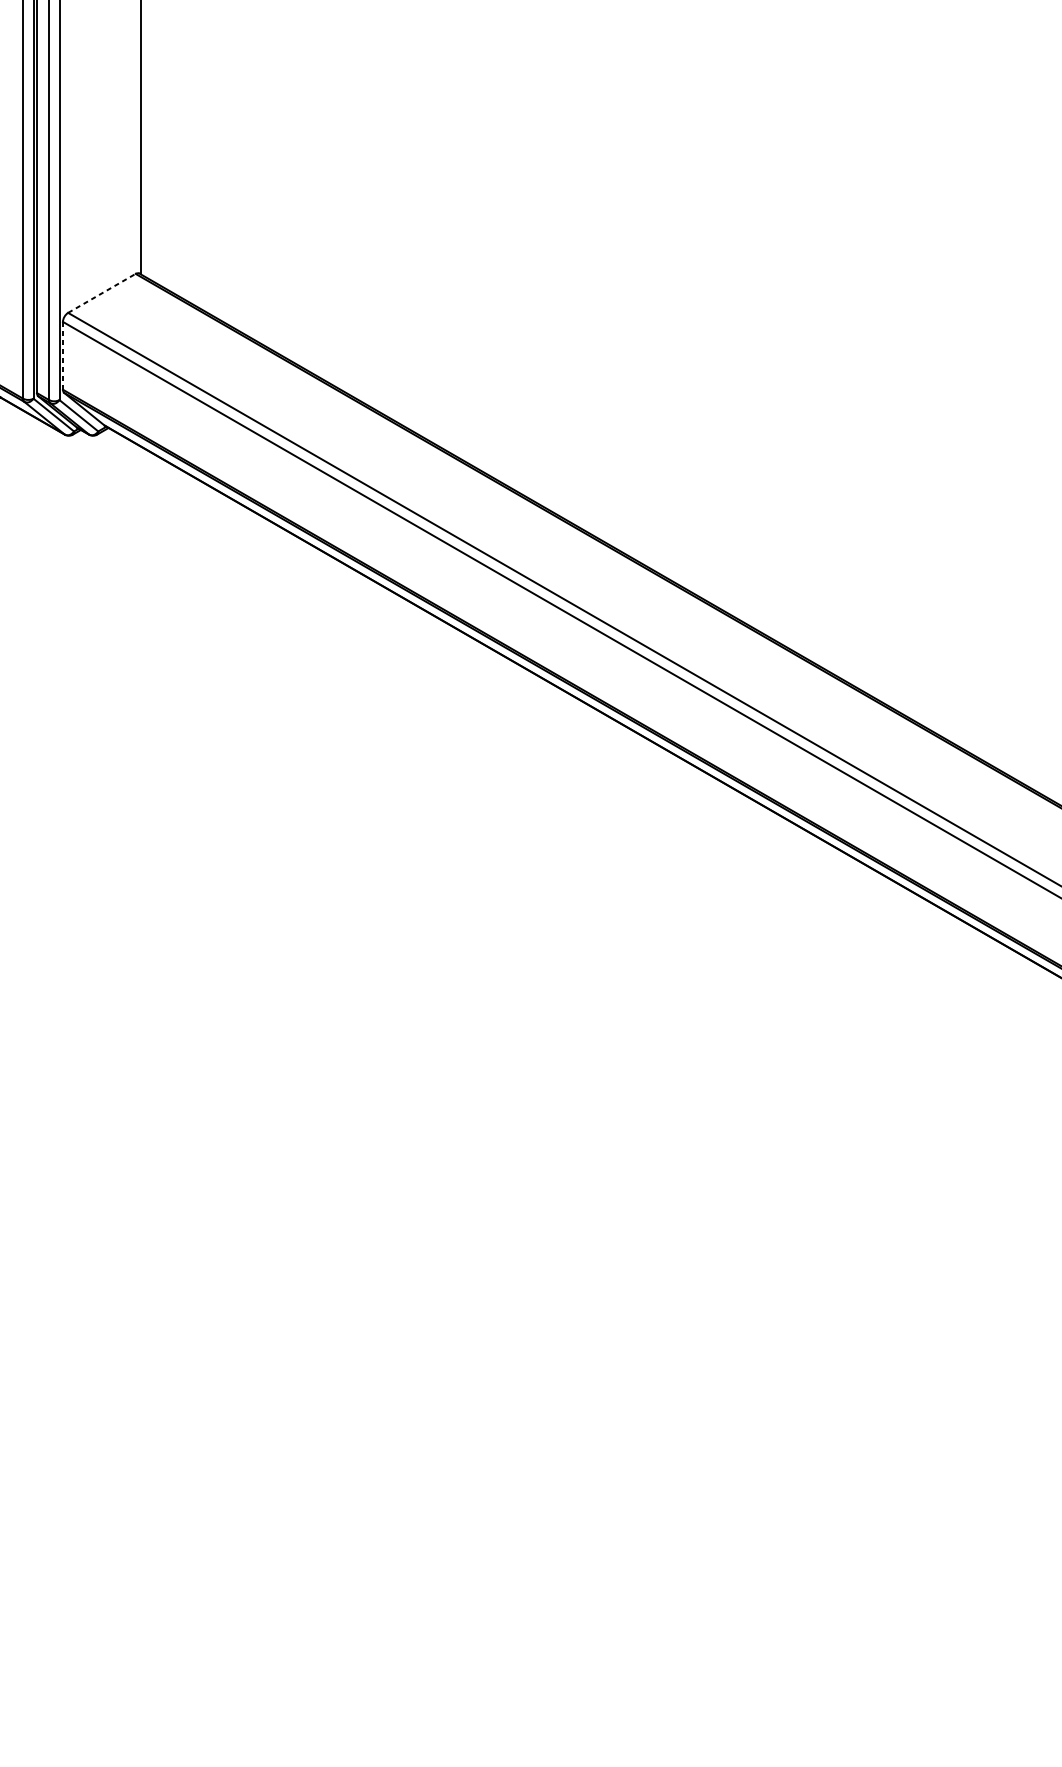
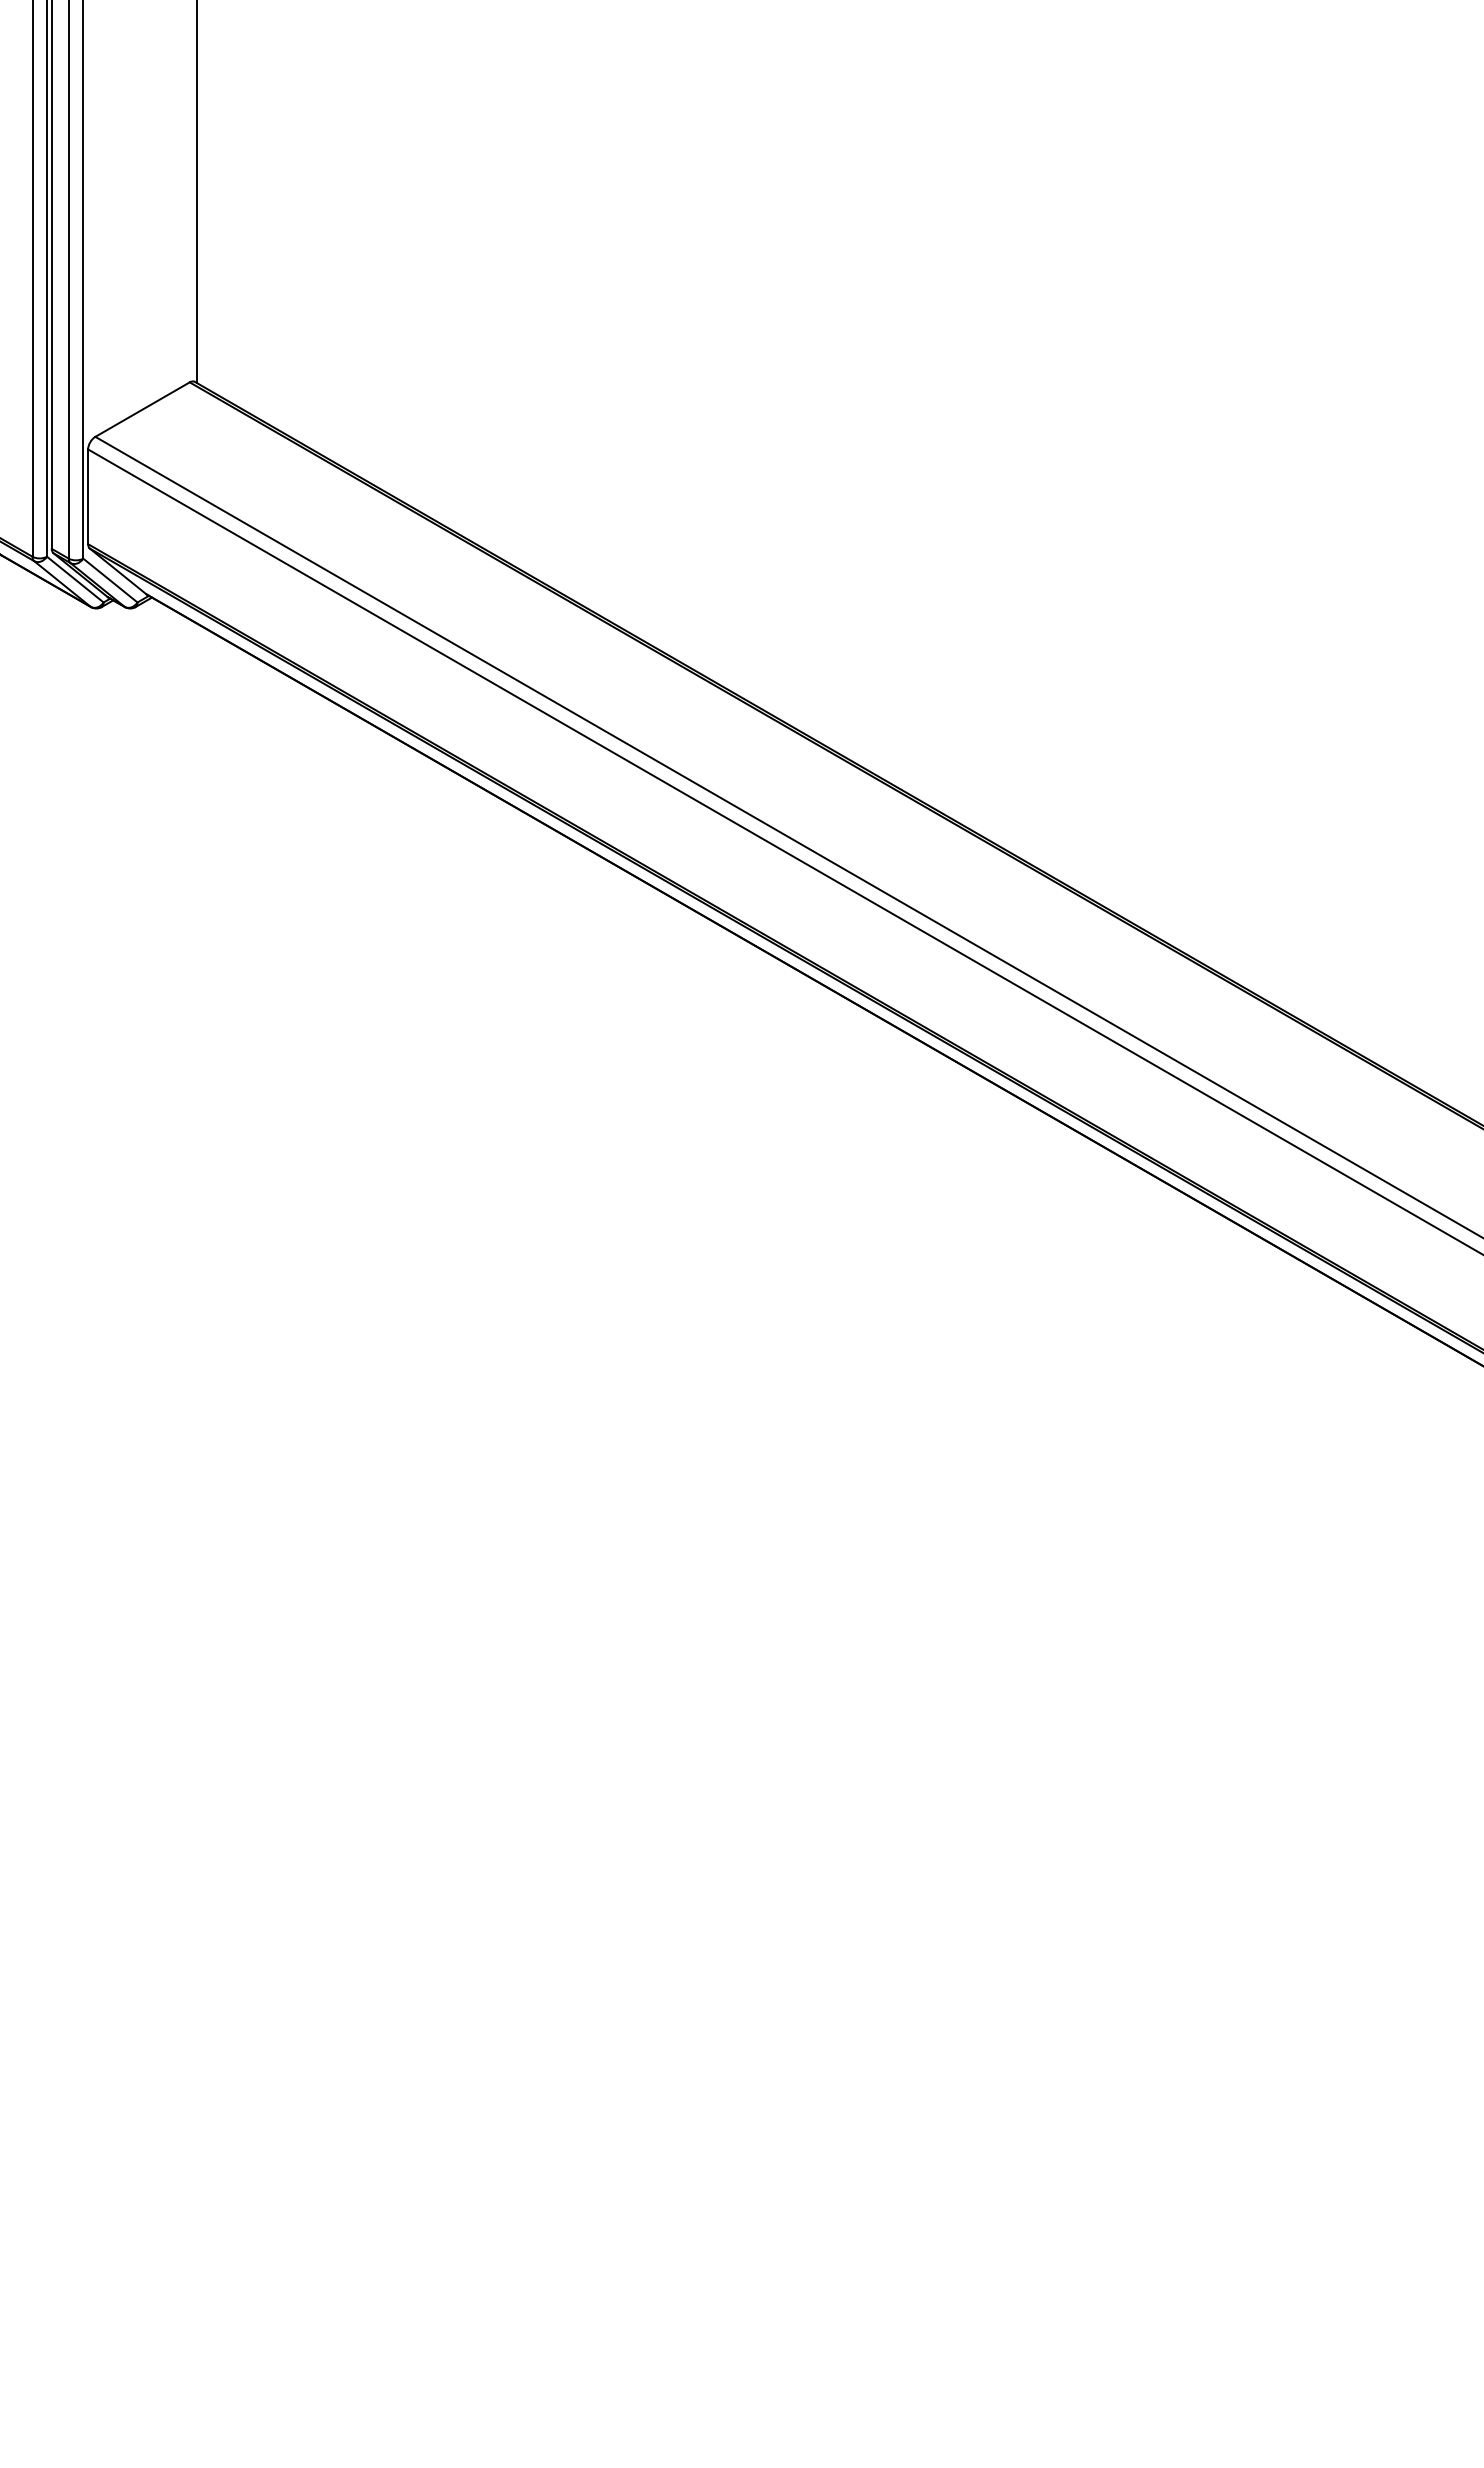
line: (102, 293) -> (143, 409), dashed -> solid
line: (63, 355) -> (88, 496), dashed -> solid

